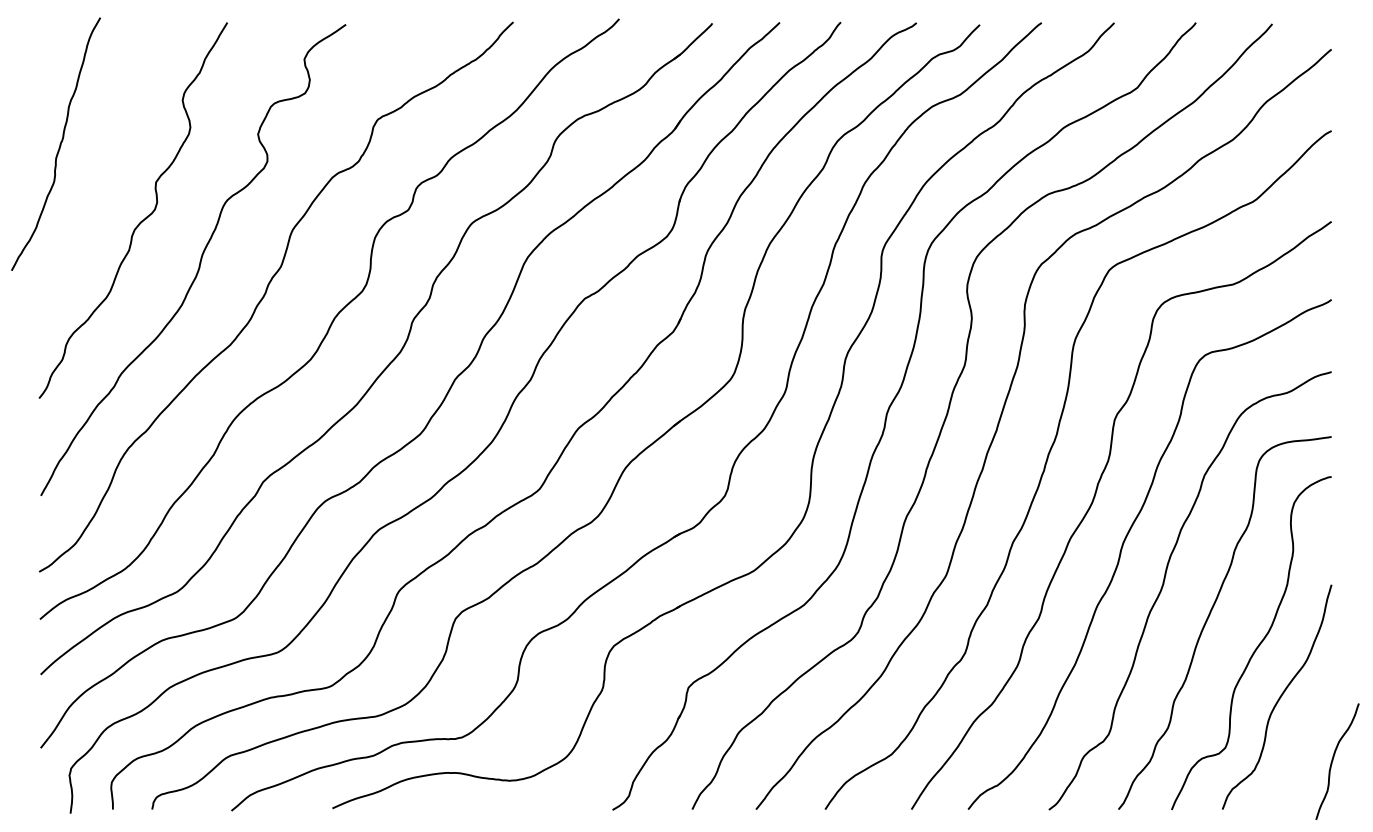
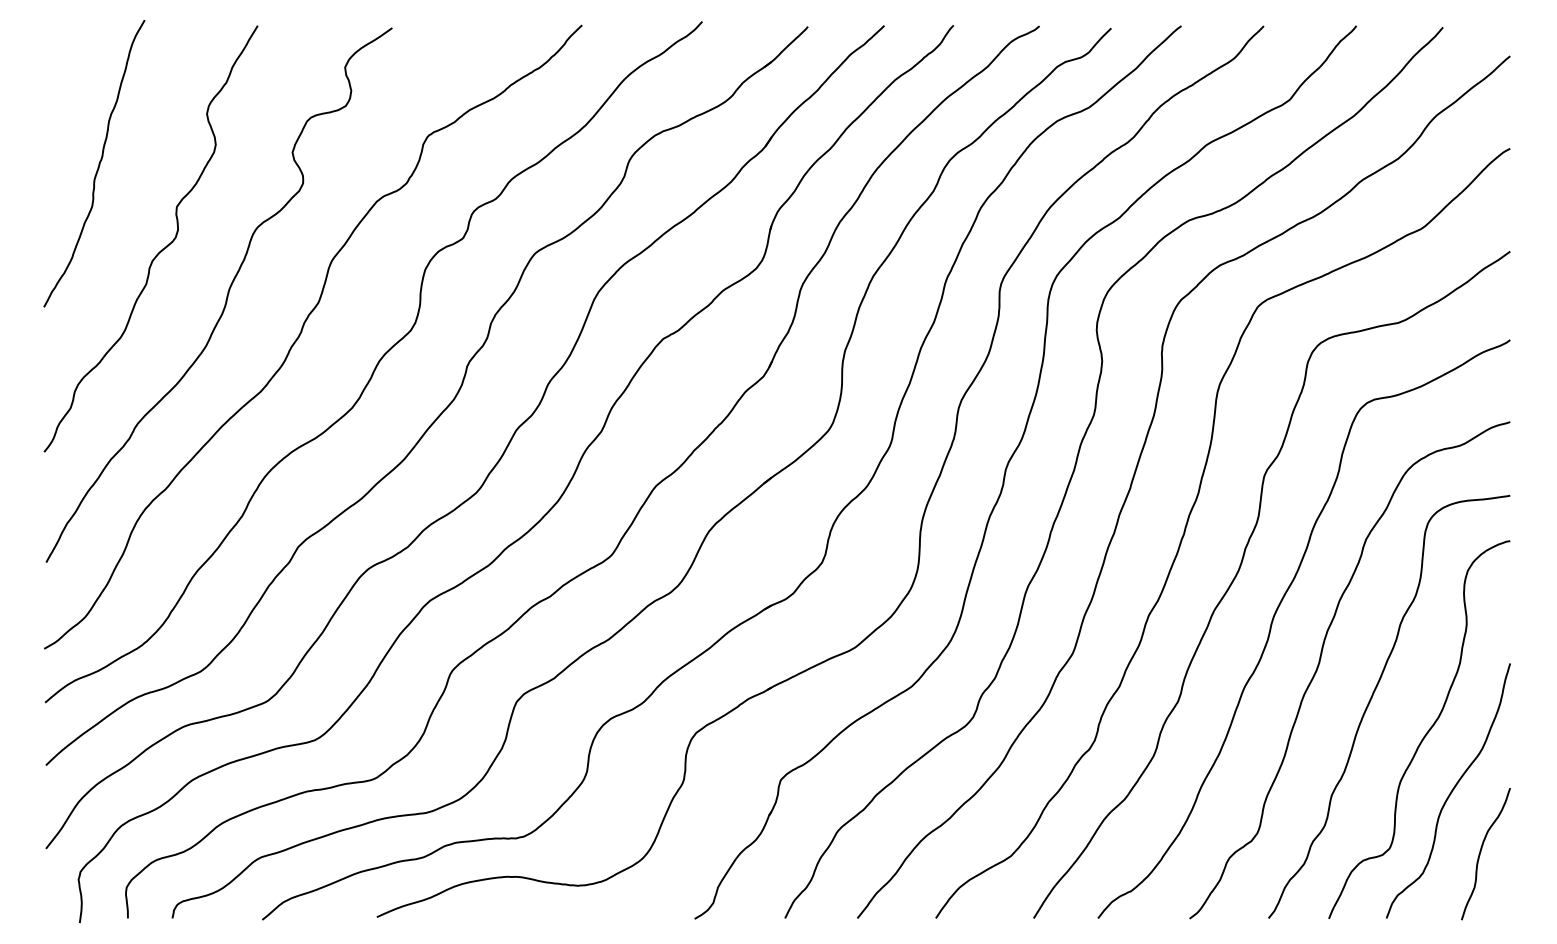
curve: (59, 144) -> (98, 163), moved
curve: (1333, 760) -> (1481, 852), moved

